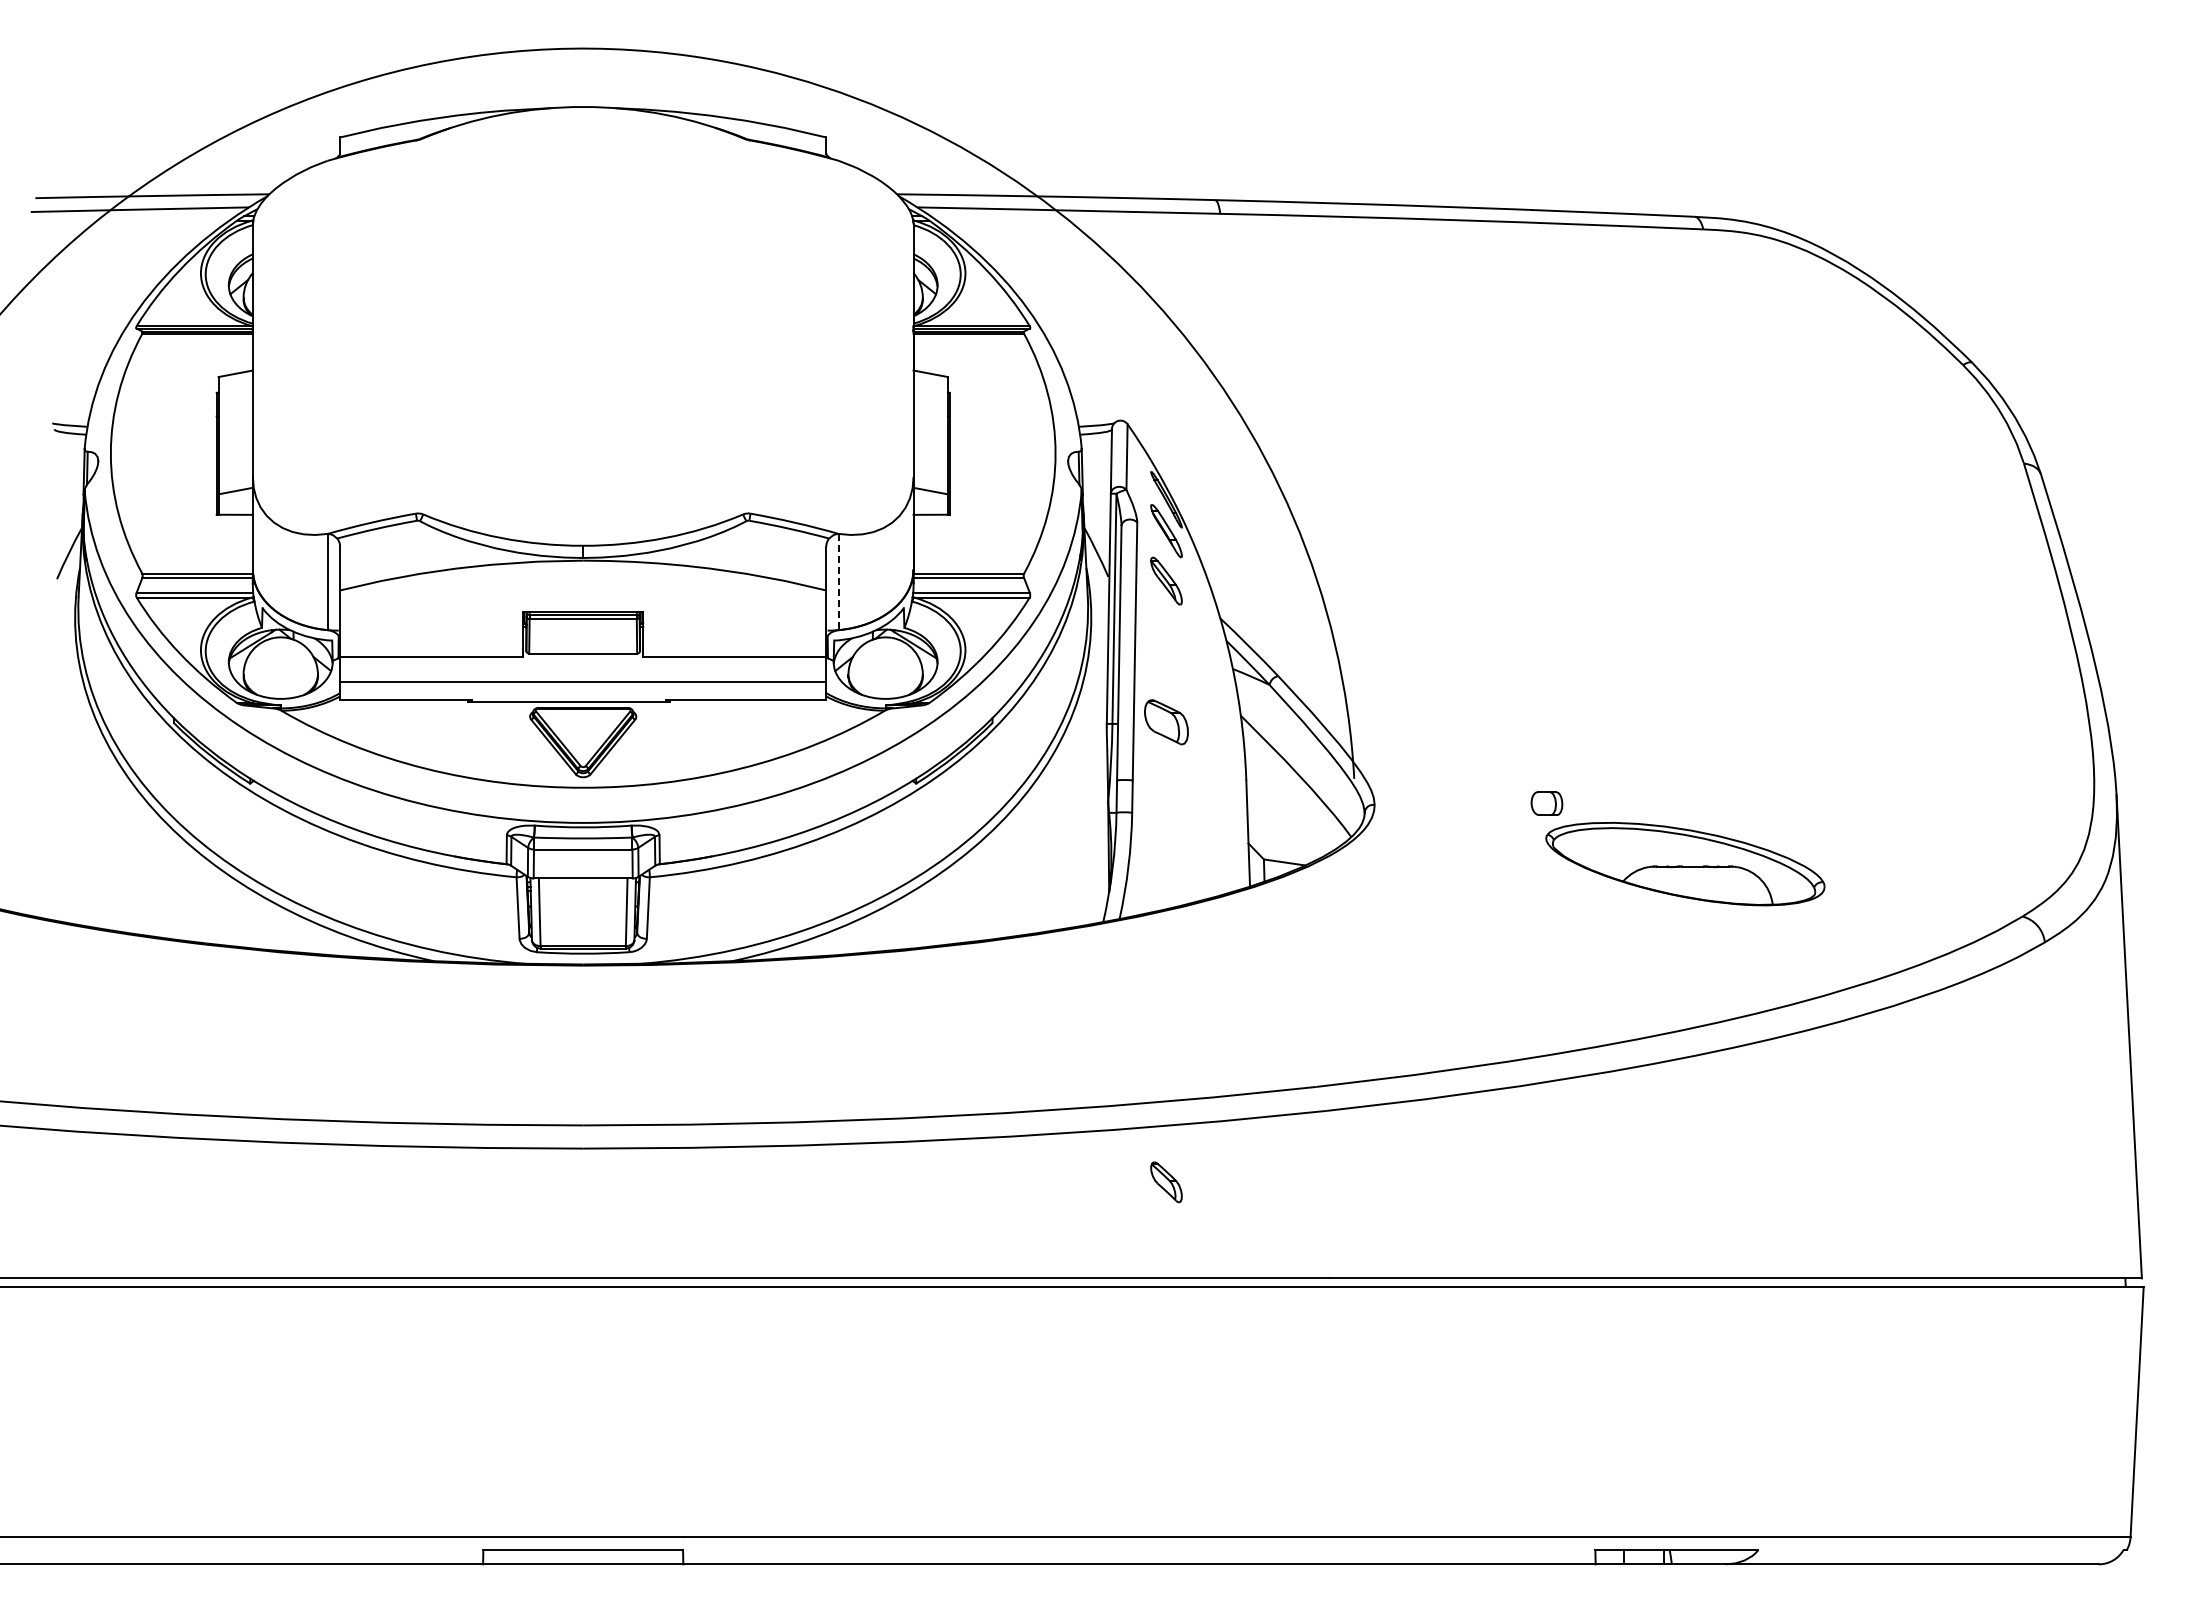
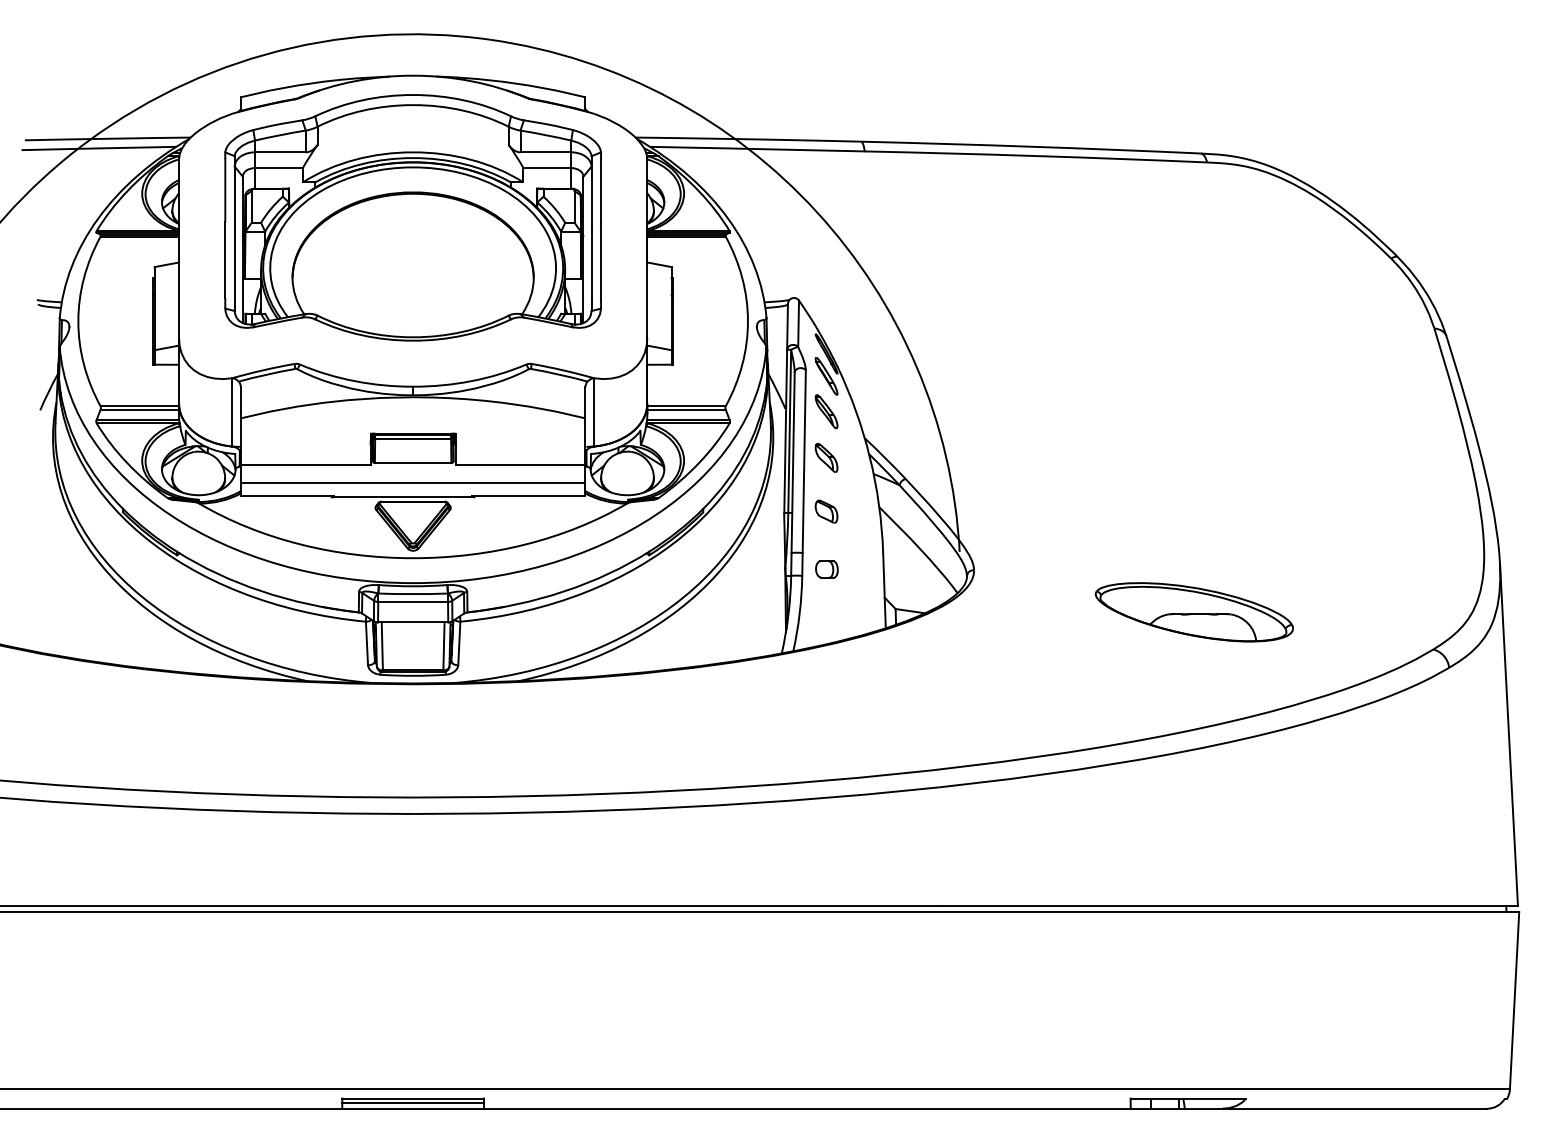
part: (583, 307) -> (413, 217), added
line: (838, 582) -> (594, 412), dashed -> solid
part: (1166, 721) -> (826, 511), size x0.71
part: (1546, 803) -> (826, 569), moved
part: (1166, 1182) -> (826, 458), moved
line: (583, 1555) -> (413, 1102), added

